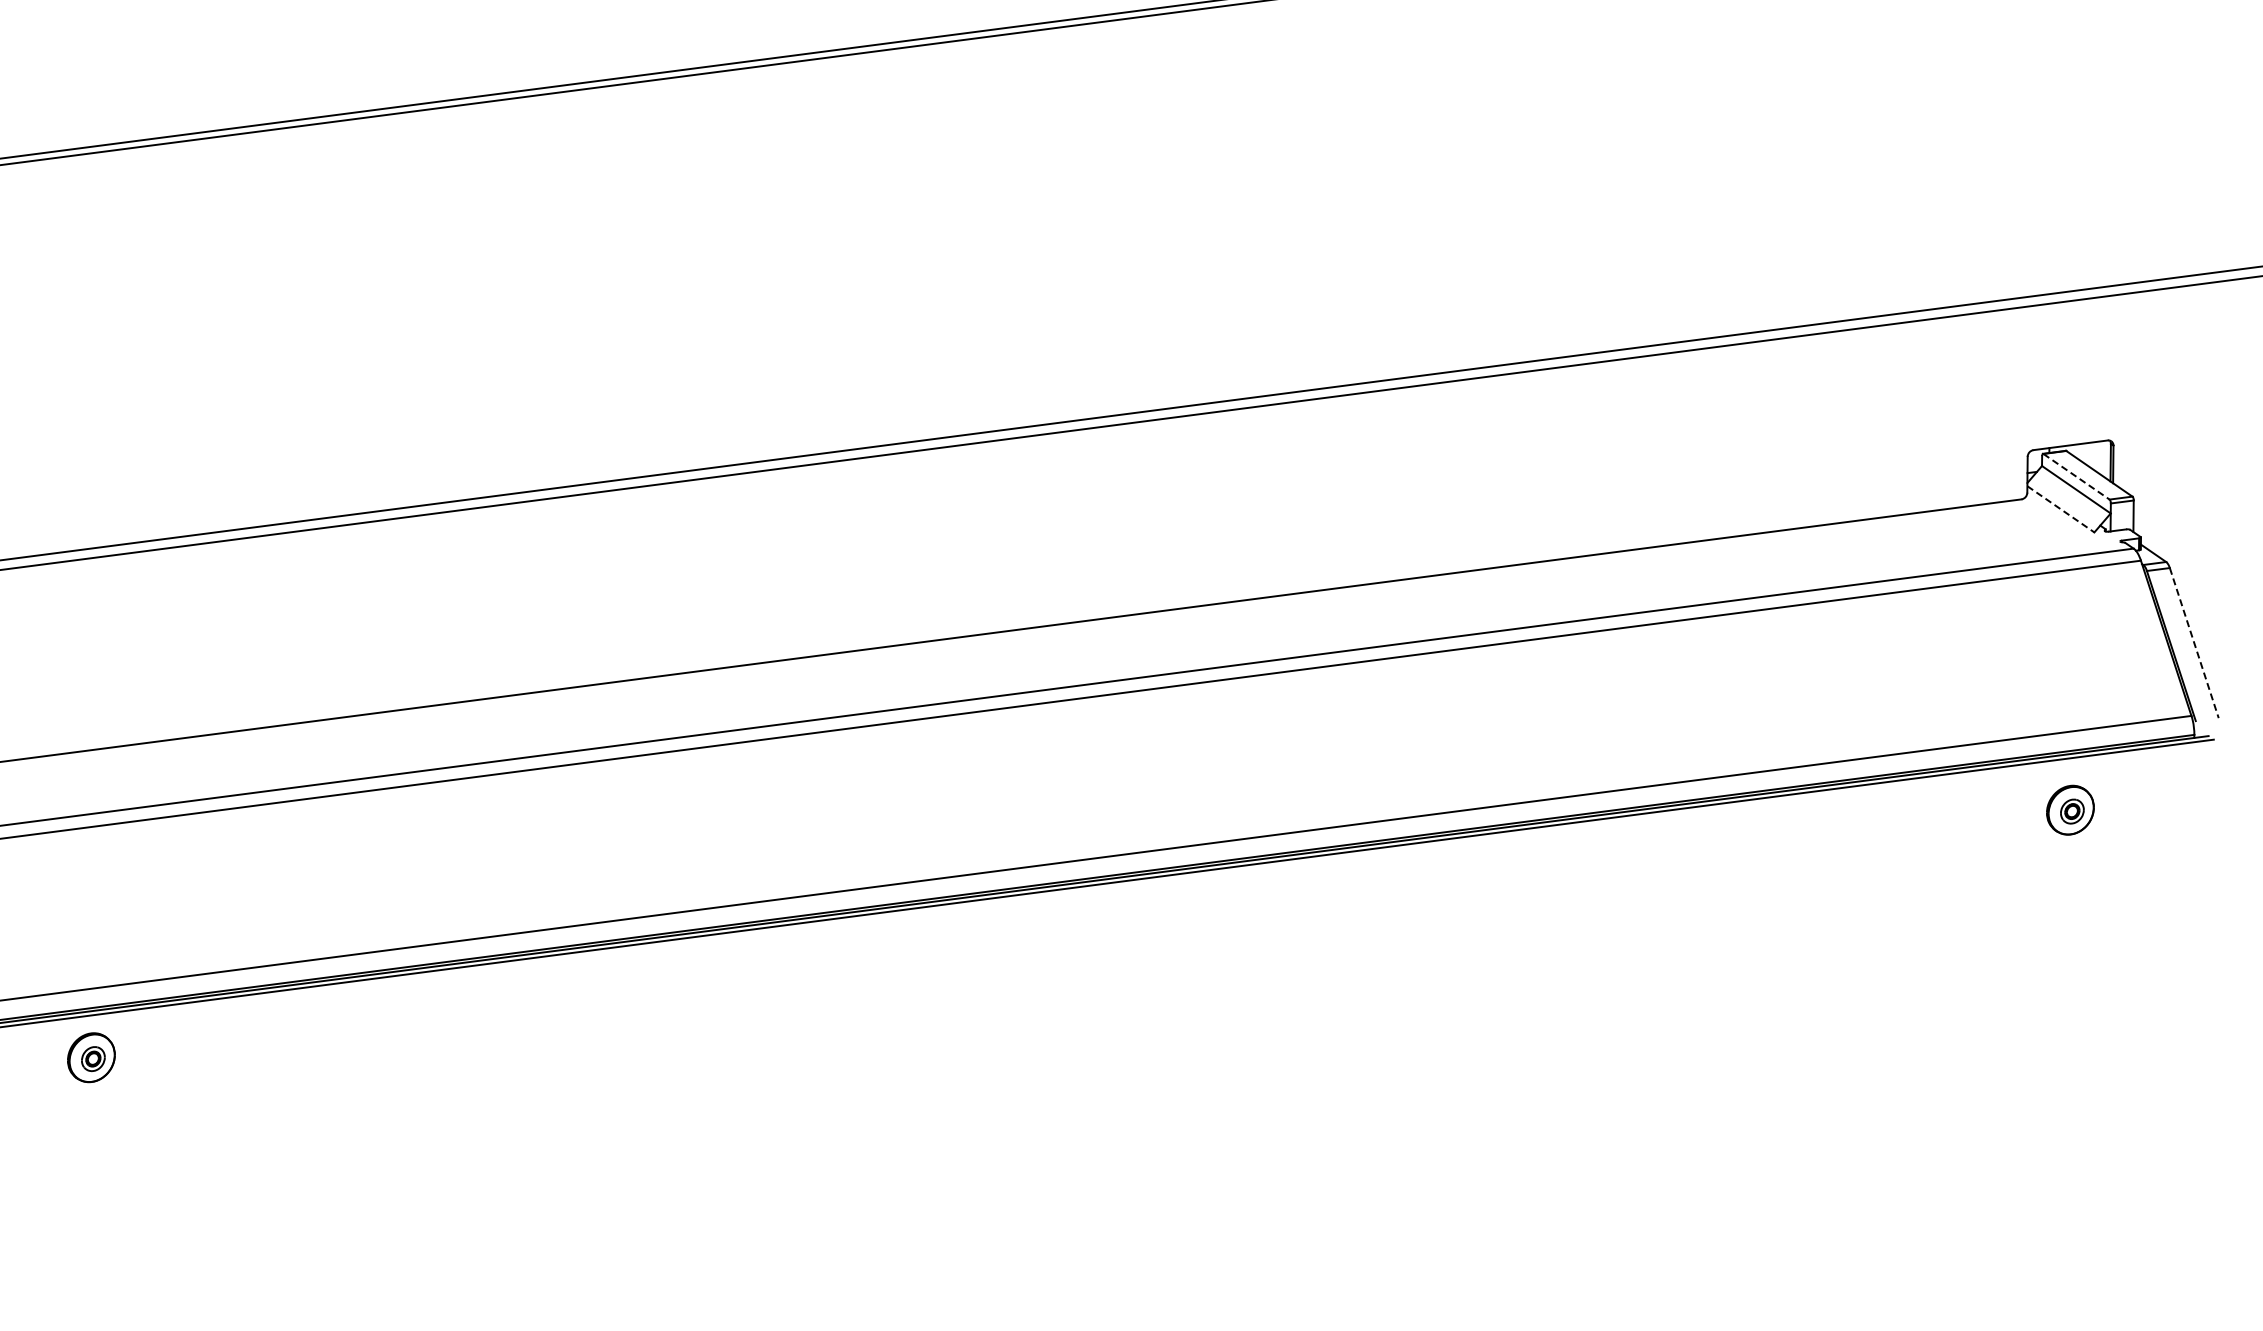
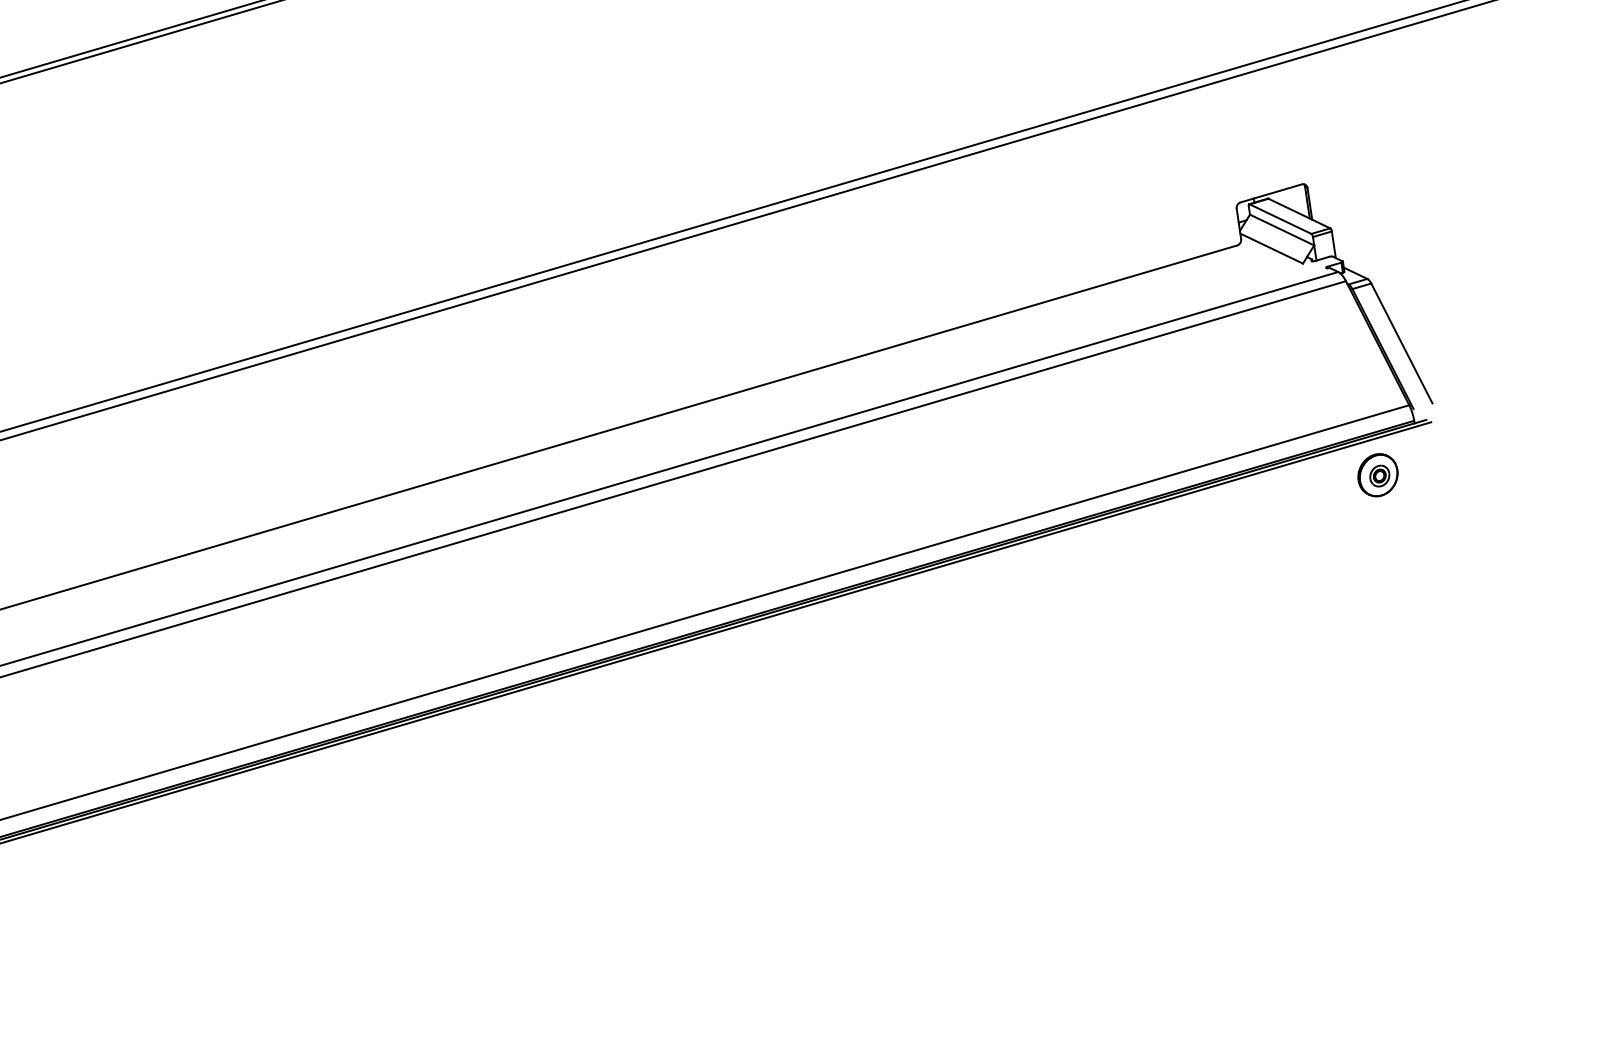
line: (2076, 477) -> (1280, 219), dashed -> solid
line: (2060, 509) -> (1271, 248), dashed -> solid
line: (2194, 643) -> (1402, 343), dashed -> solid
part: (2070, 809) -> (1377, 474), moved

